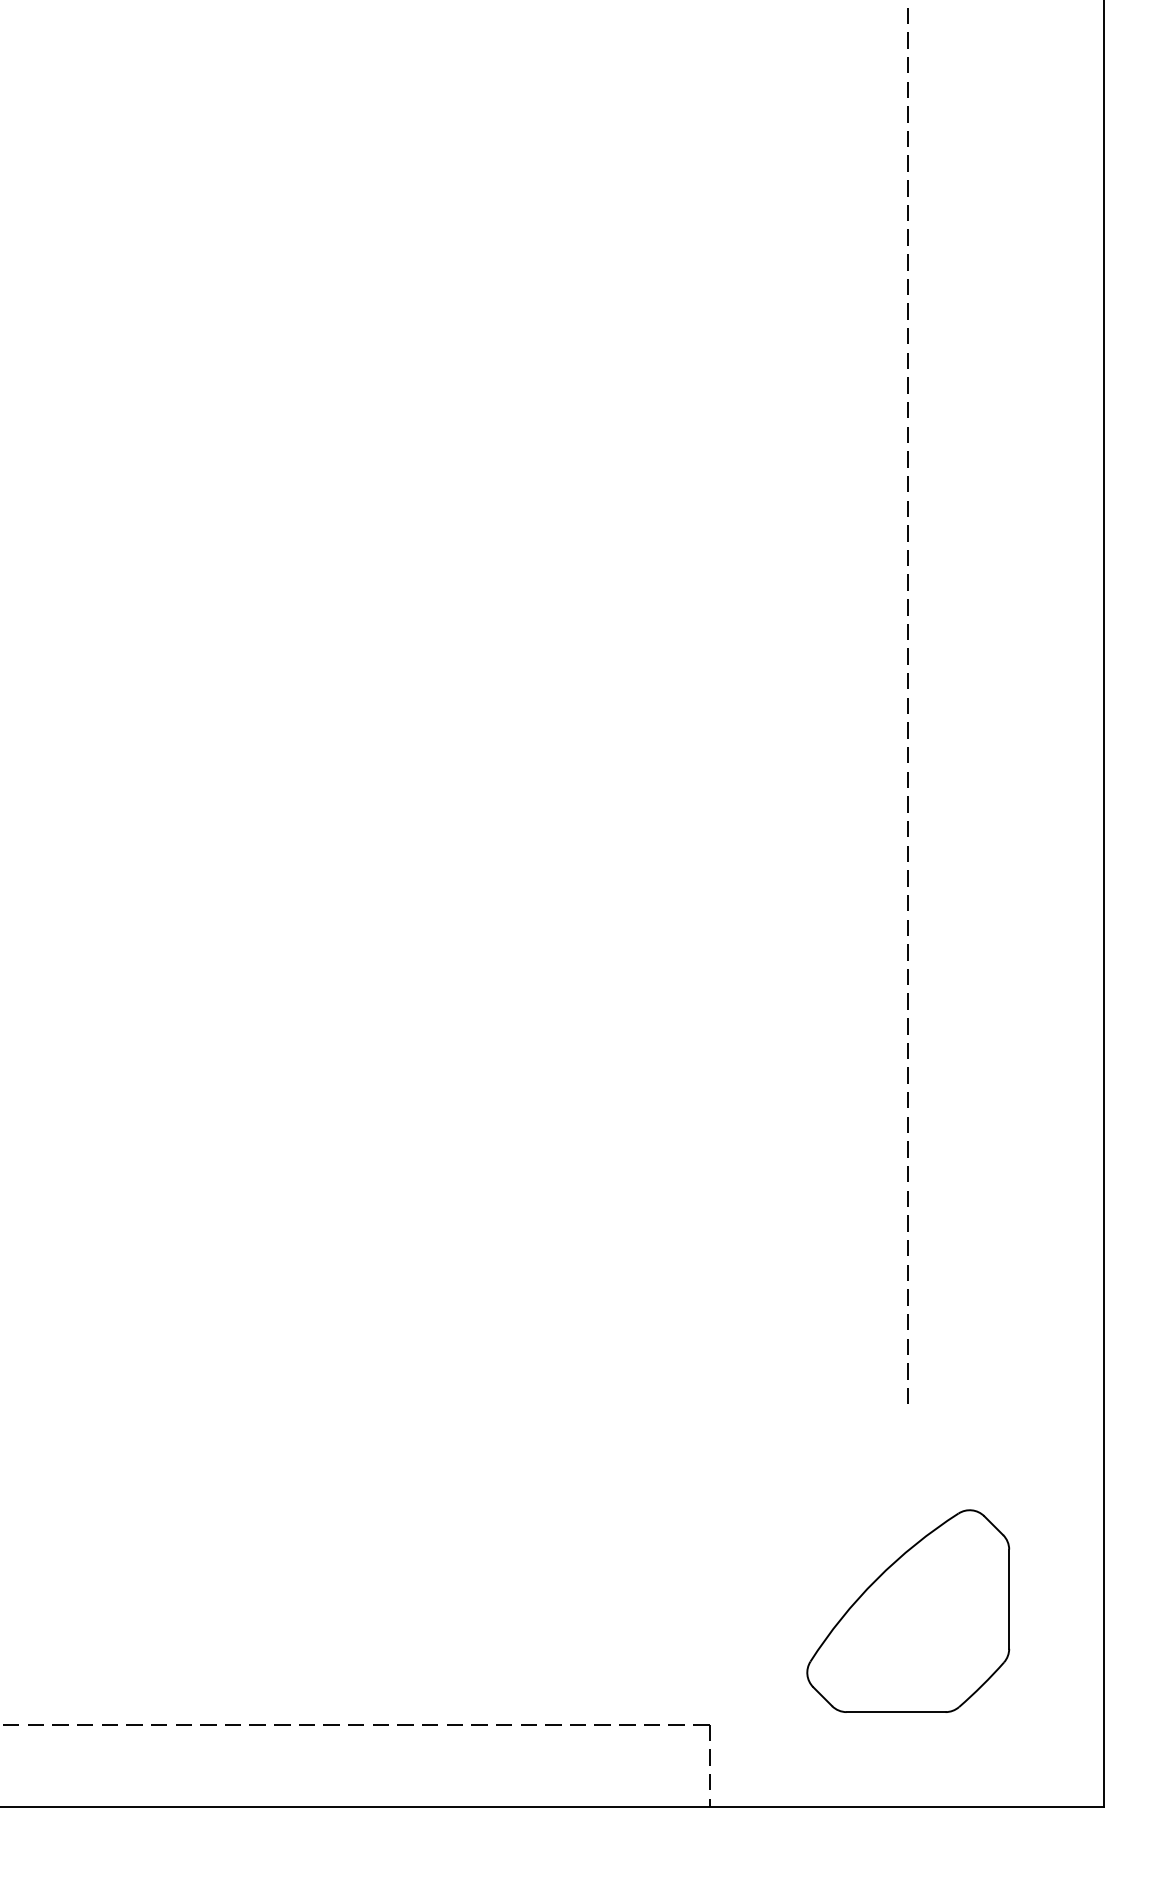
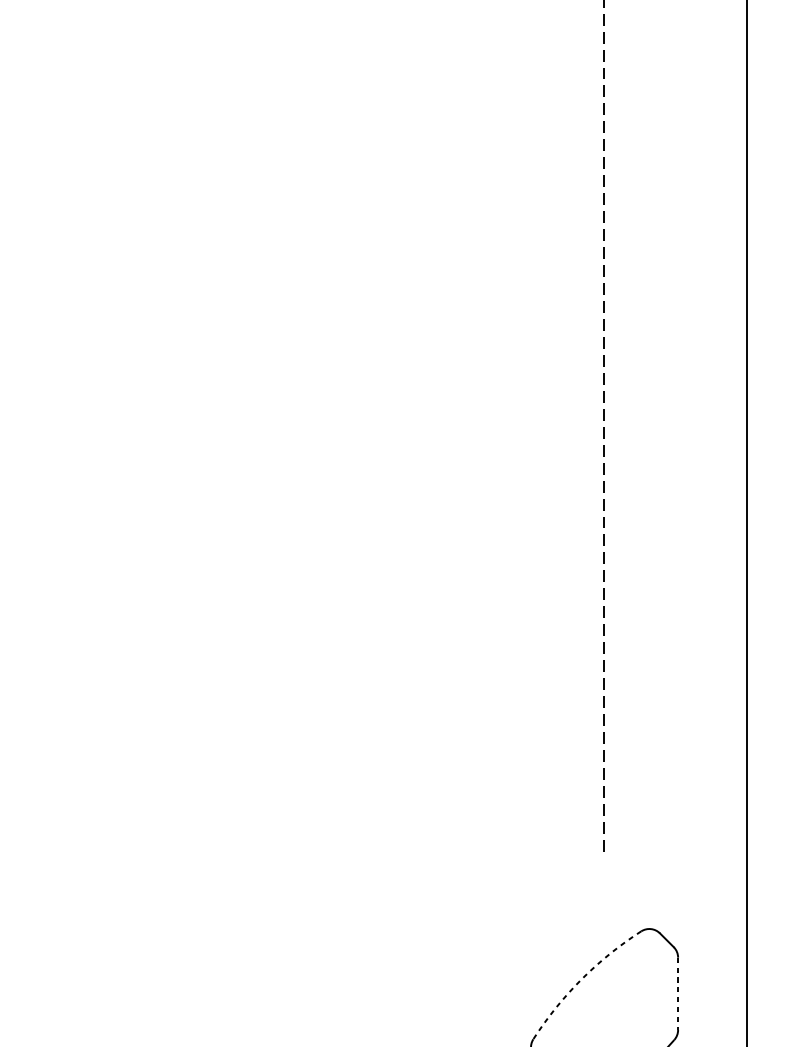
arc: (876, 1579) -> (581, 979), solid -> dashed
line: (1009, 1599) -> (678, 994), solid -> dashed

